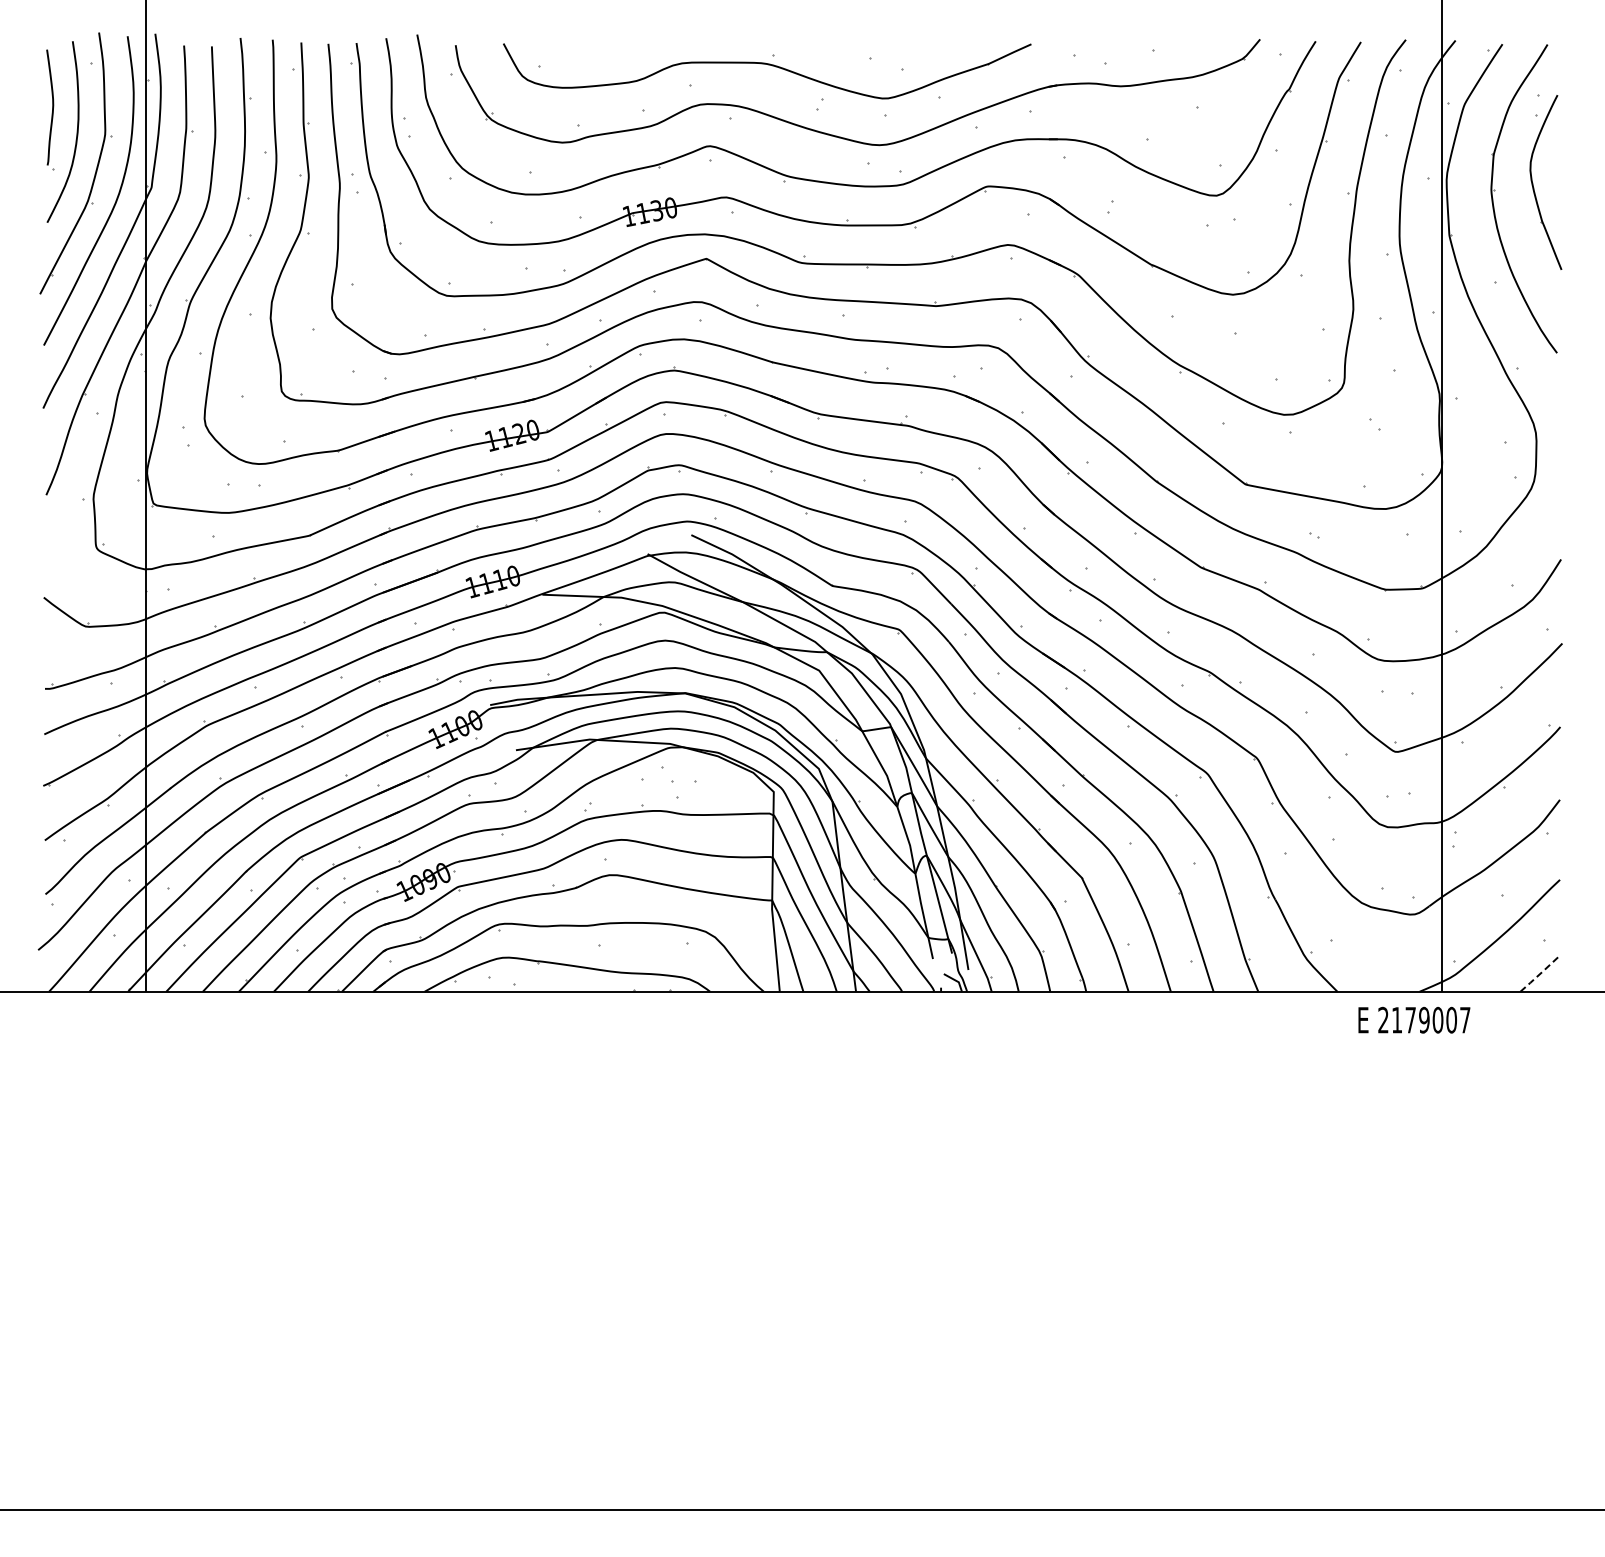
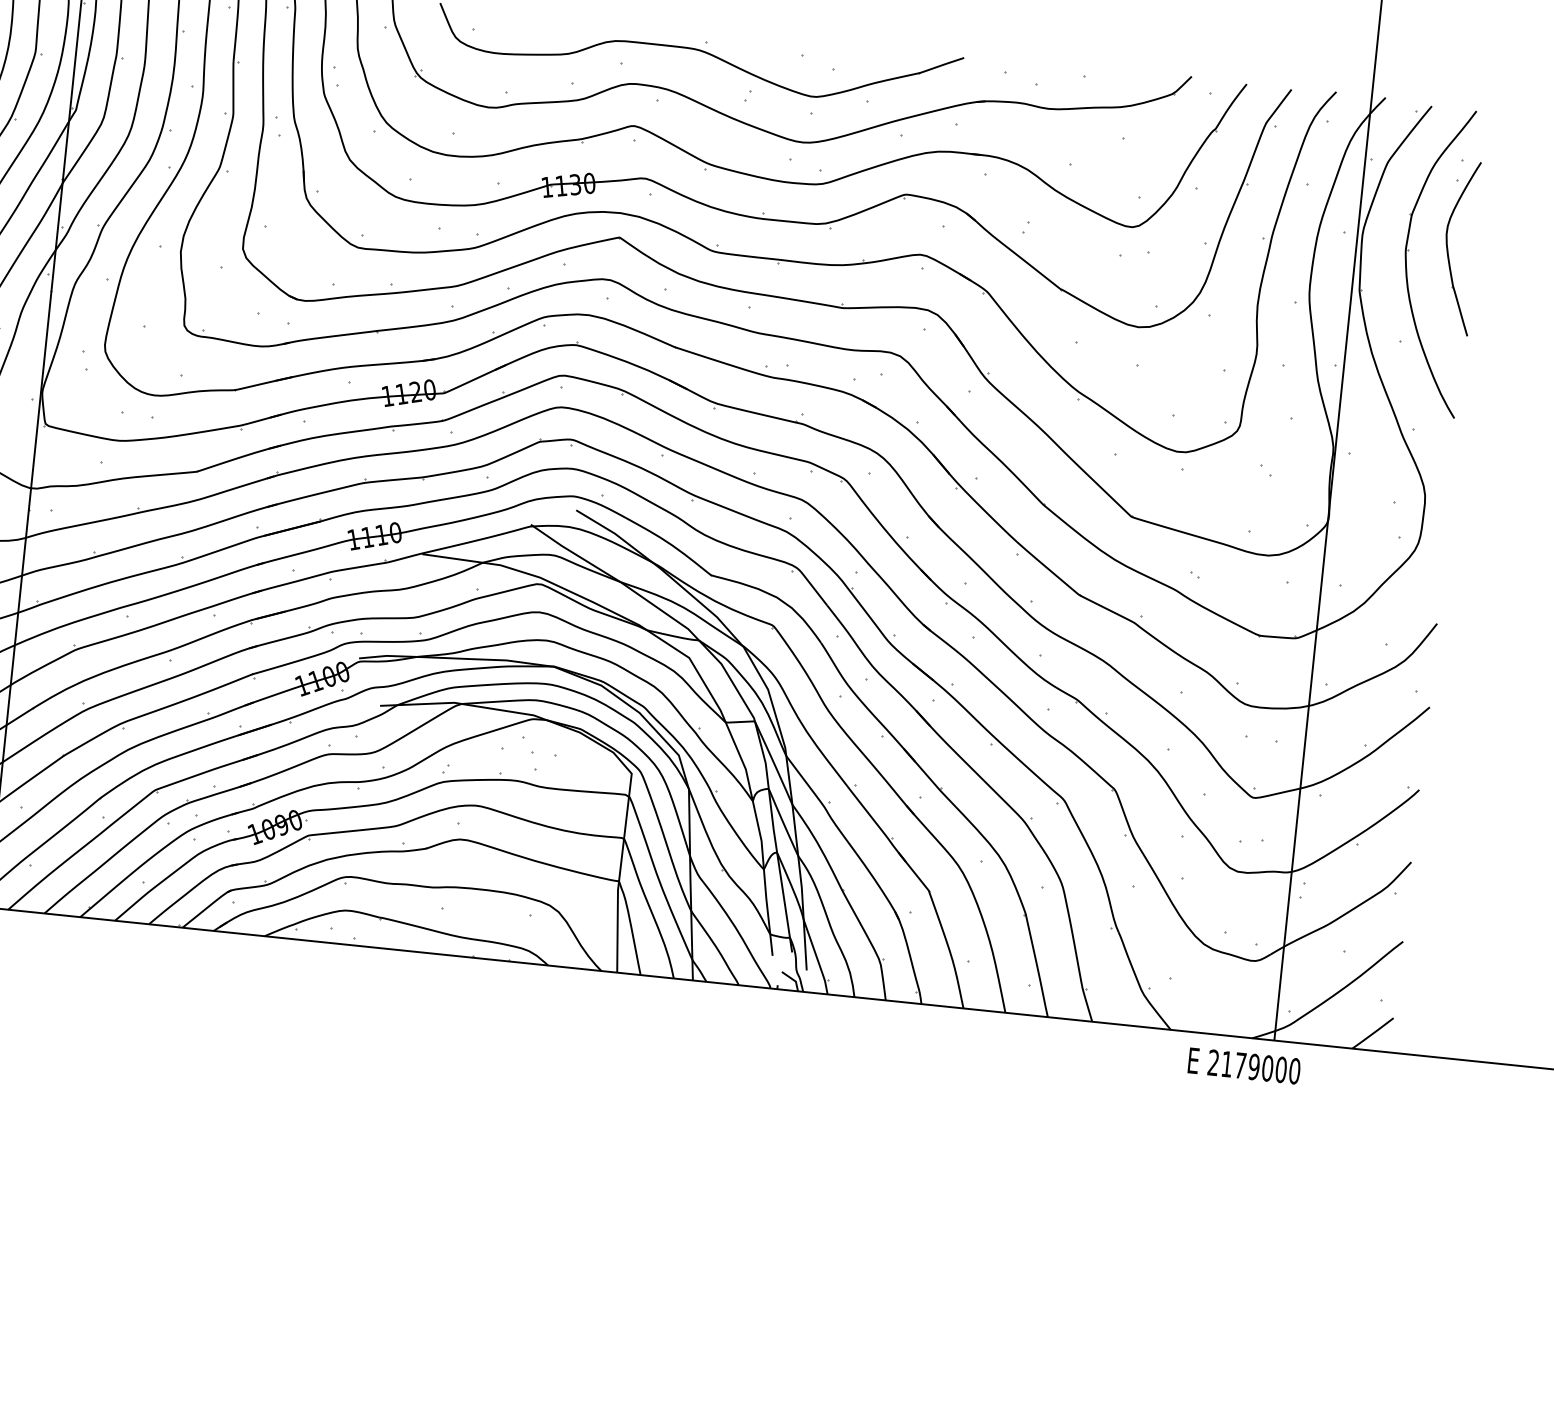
line: (1539, 974) -> (1373, 1033), dashed -> solid
text: (1465, 1019) -> (1295, 1070), 2179007 -> 2179000

